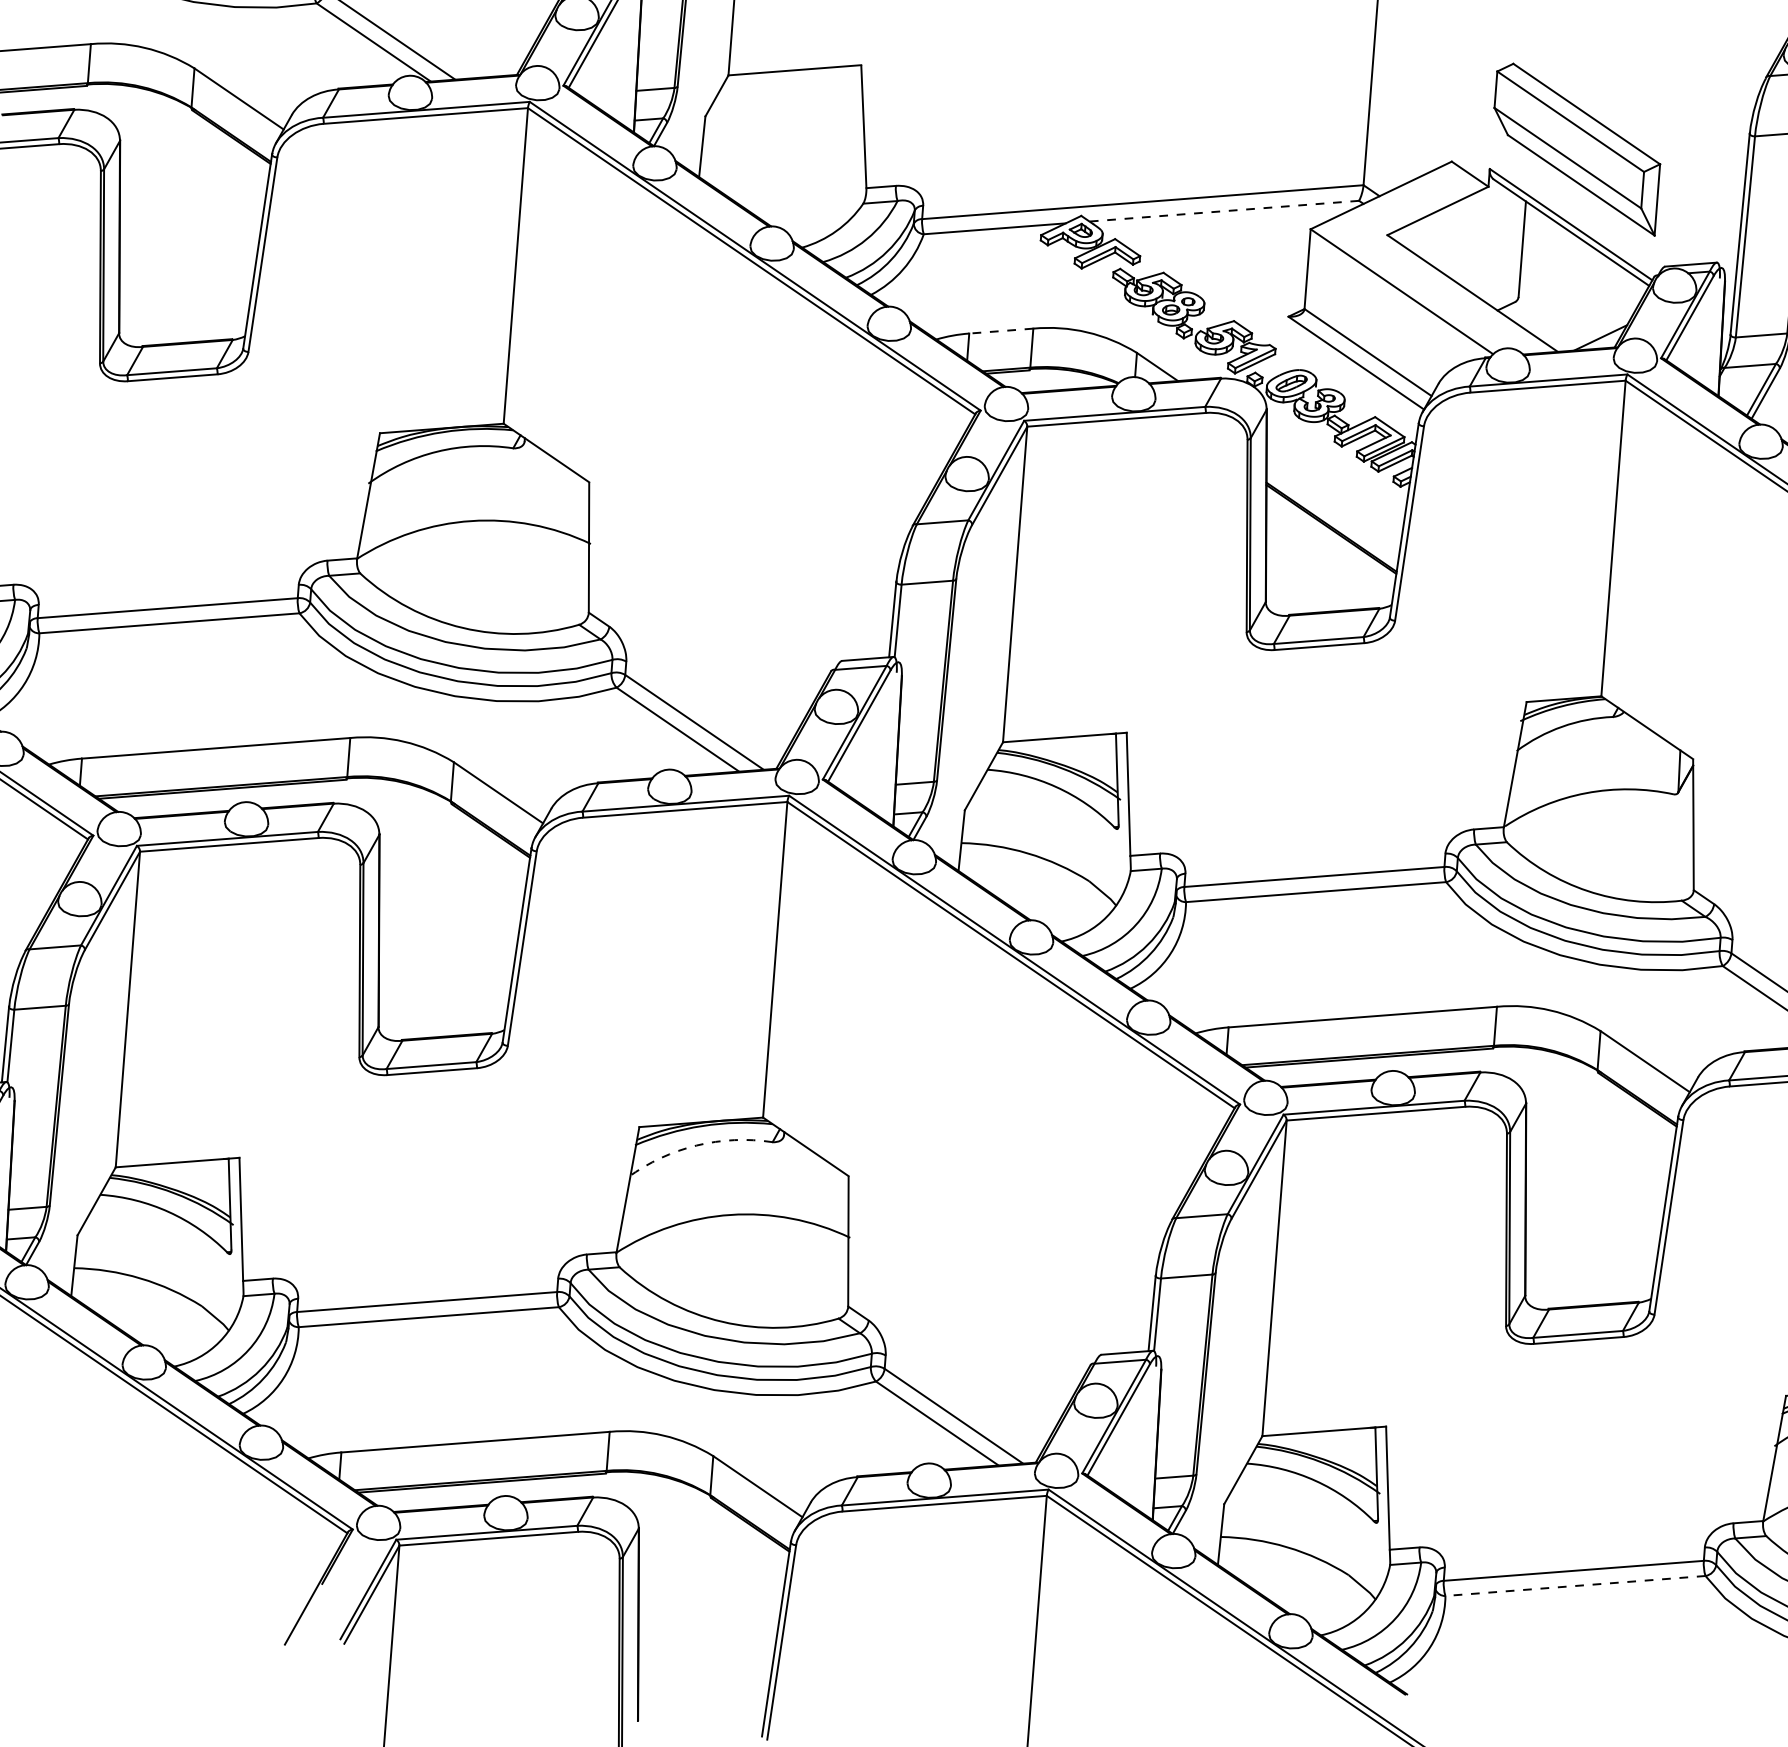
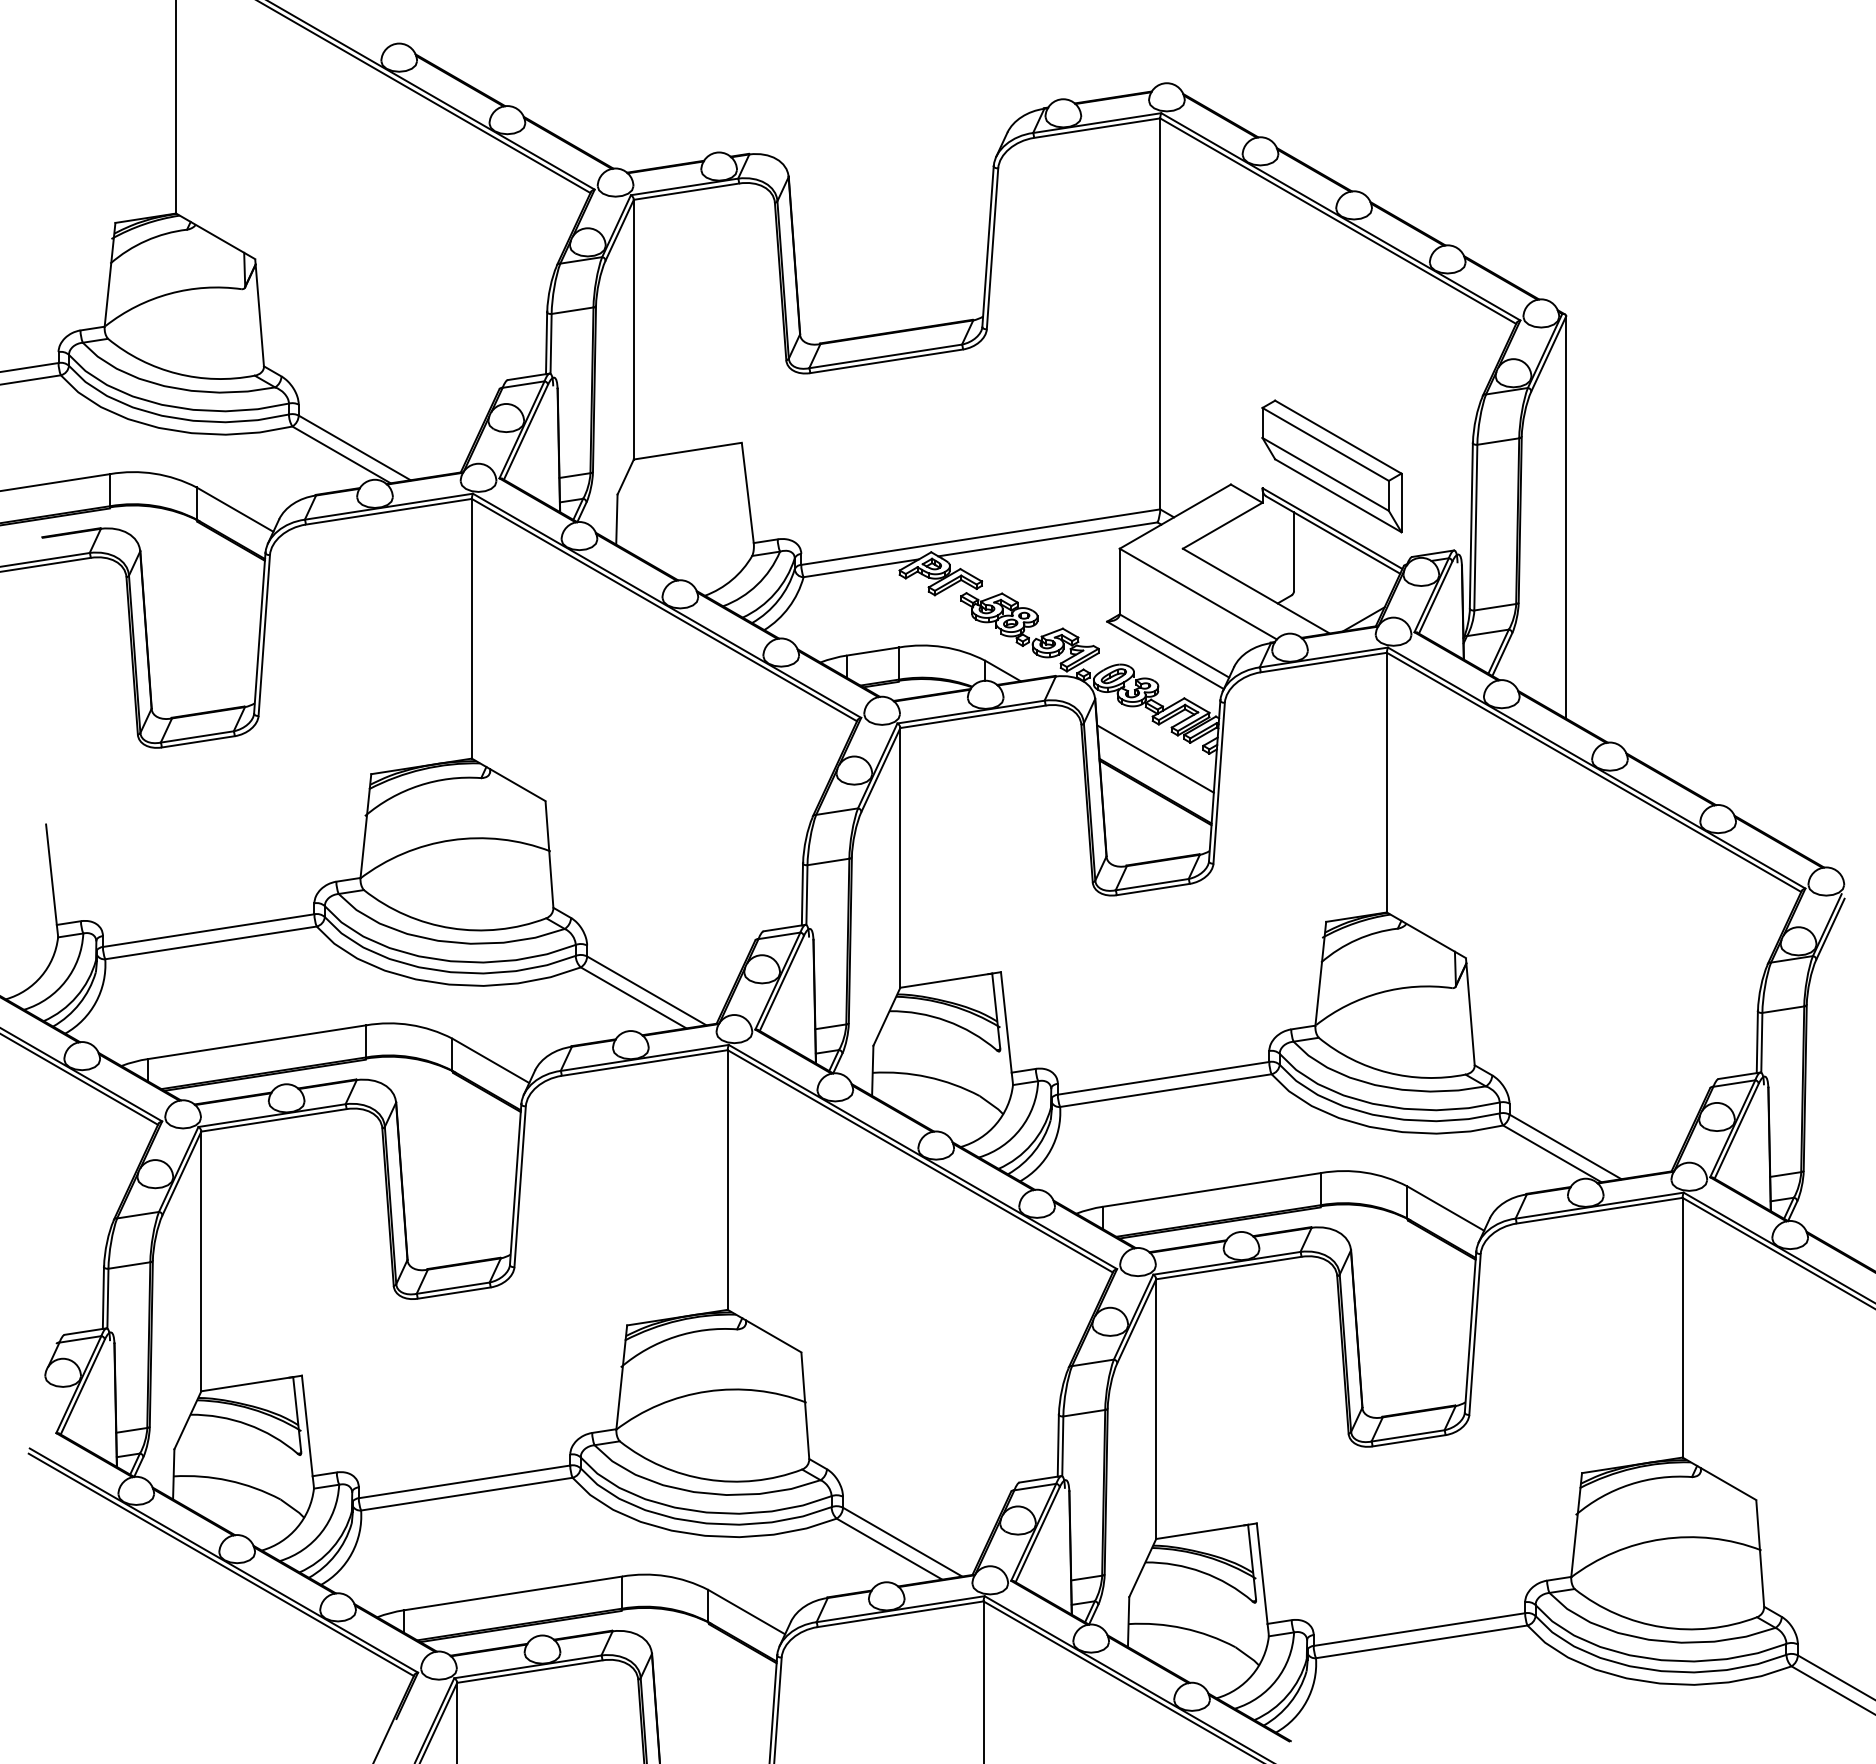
line: (1223, 211) -> (1047, 539), dashed -> solid
line: (1000, 331) -> (872, 651), dashed -> solid
line: (1334, 487) -> (1155, 758), added
arc: (697, 1145) -> (675, 1336), dashed -> solid
line: (1575, 1585) -> (1421, 1641), dashed -> solid

